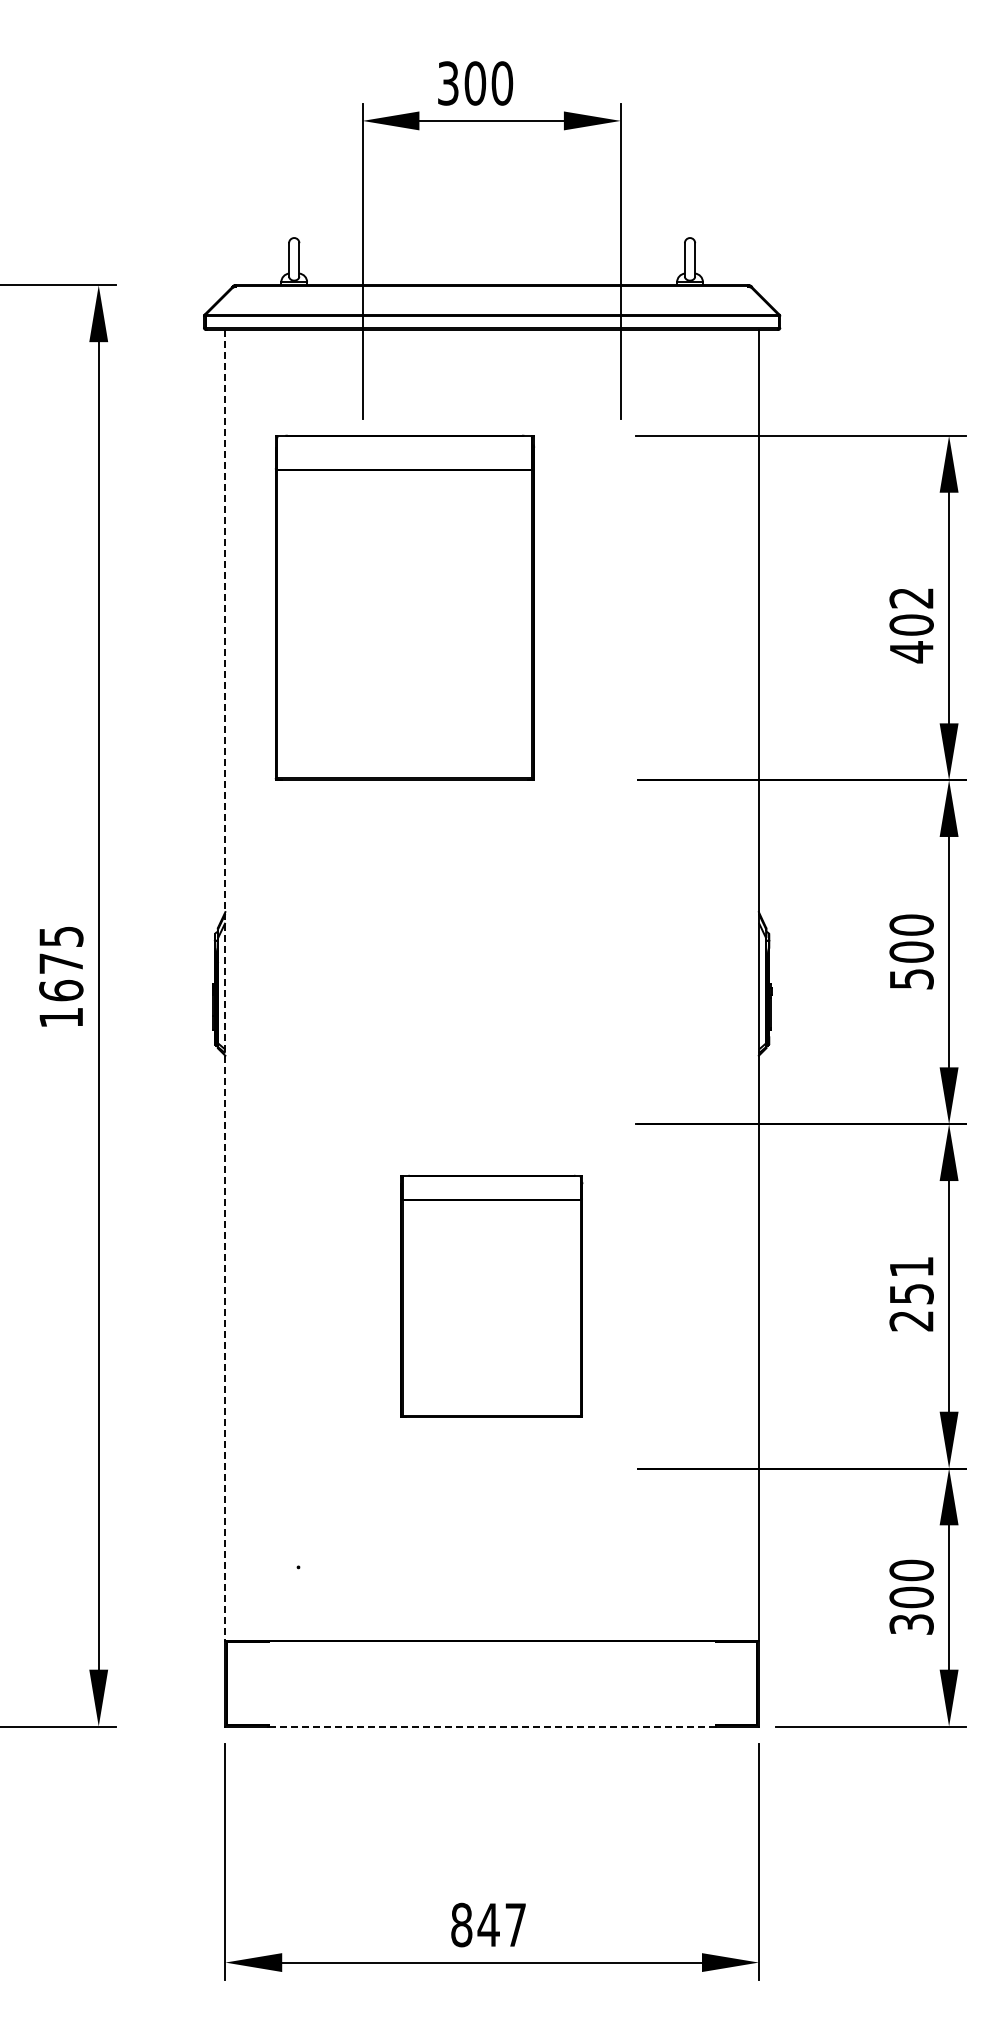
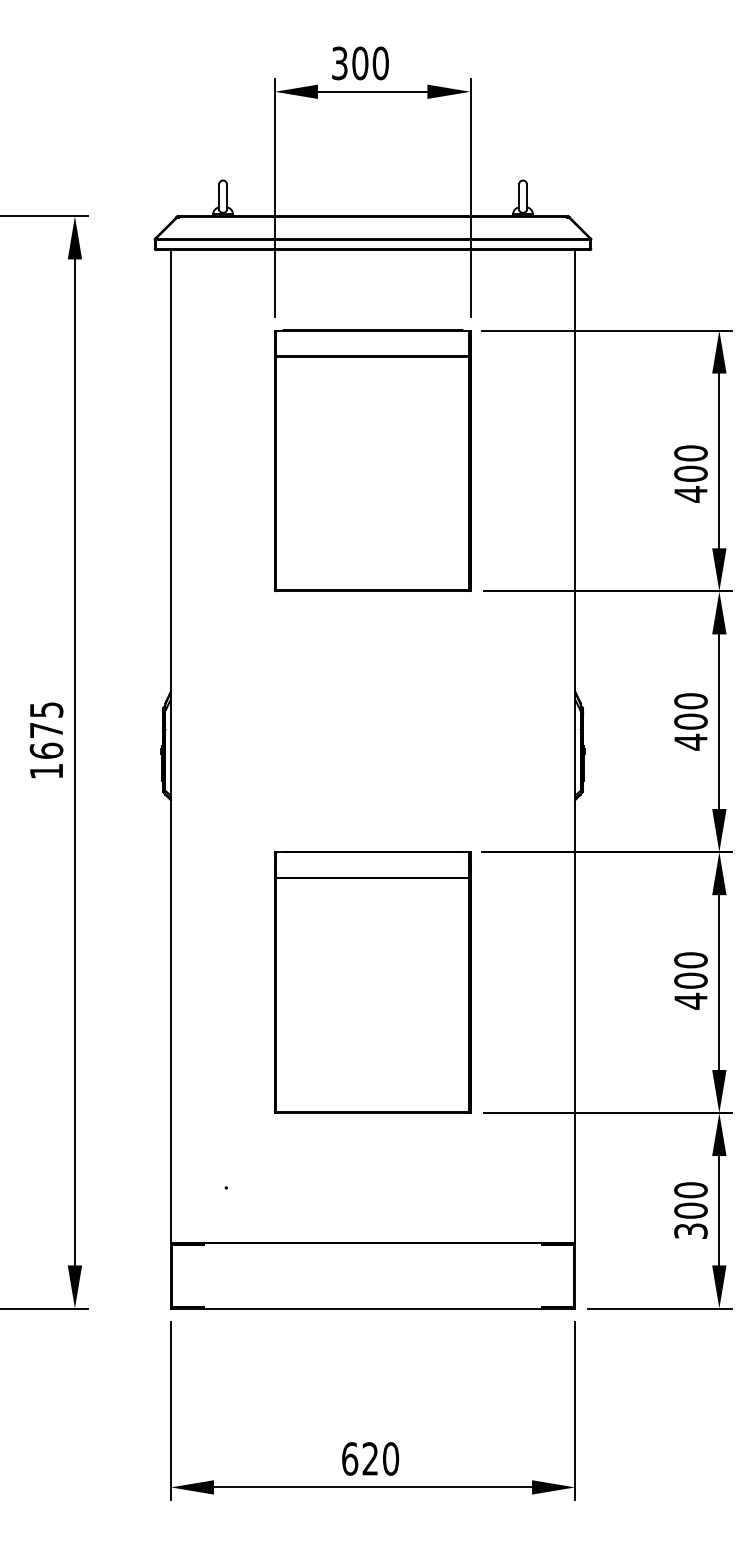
text: (911, 597) -> (690, 452), 402 -> 400
part: (404, 607) -> (372, 460), moved
text: (911, 979) -> (690, 742), 500 -> 400
line: (225, 985) -> (170, 746), dashed -> solid
text: (911, 1294) -> (690, 981), 251 -> 400
part: (491, 1296) -> (372, 982), size x1.43
line: (491, 1726) -> (372, 1308), dashed -> solid
text: (488, 1924) -> (370, 1458), 847 -> 620

